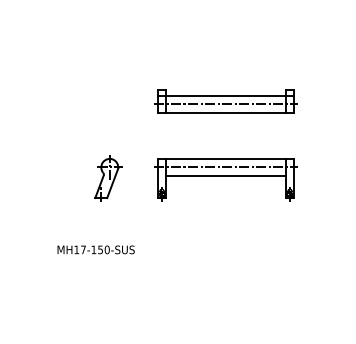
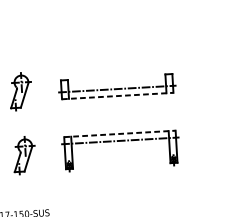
line: (225, 95) -> (116, 82), removed
part: (108, 100) -> (20, 91), added
line: (226, 112) -> (118, 95), solid -> dashed
line: (226, 158) -> (120, 133), solid -> dashed
line: (225, 175) -> (120, 147), removed

